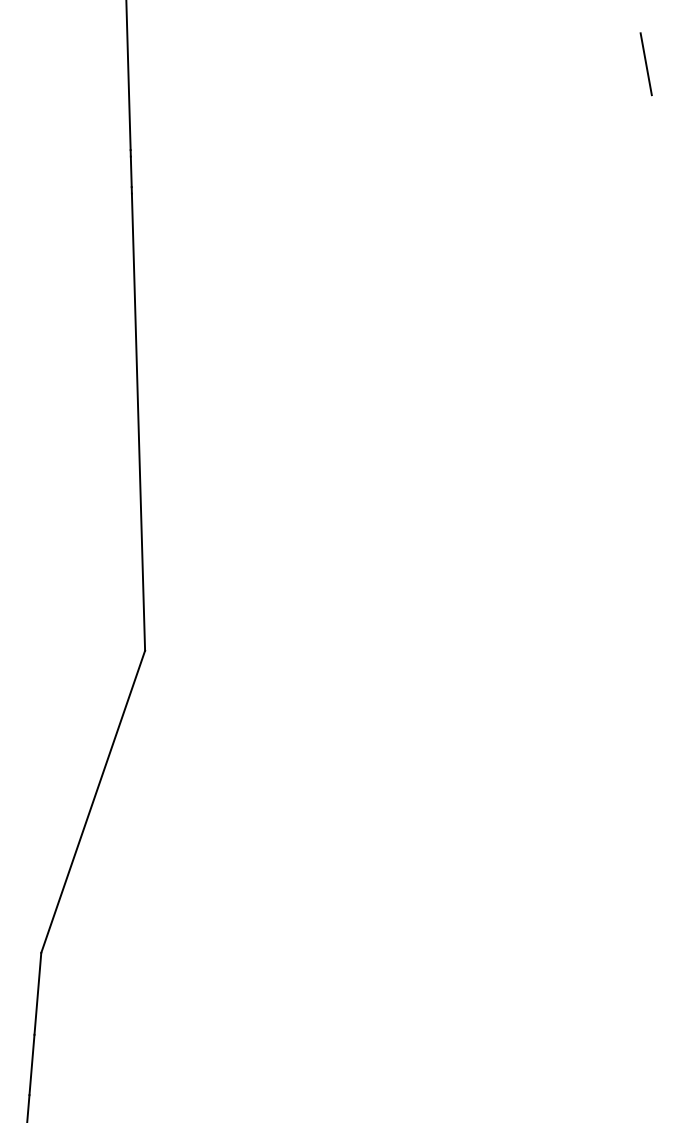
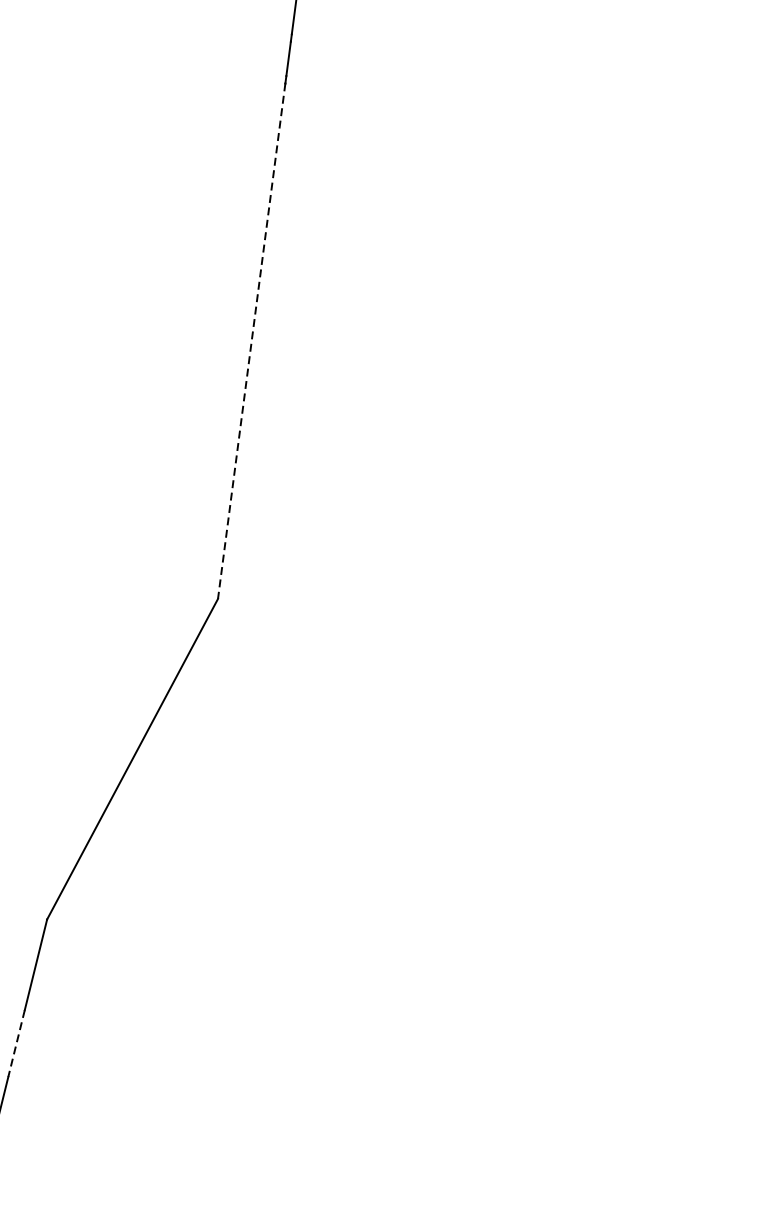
line: (138, 422) -> (251, 341), solid -> dashed
line: (31, 1065) -> (15, 1044), solid -> dashed

